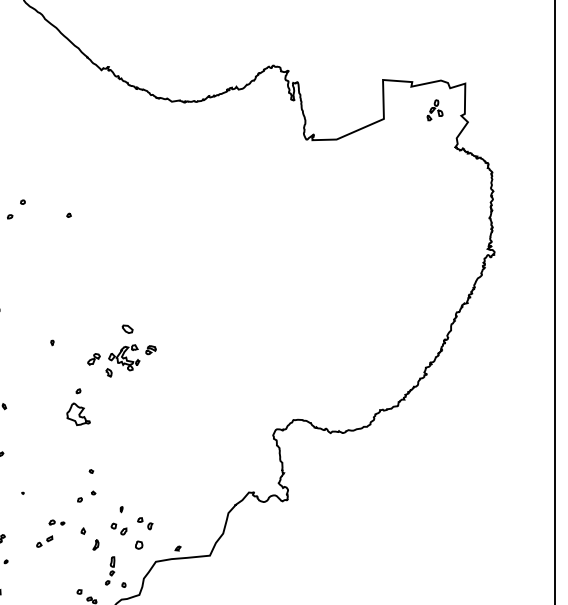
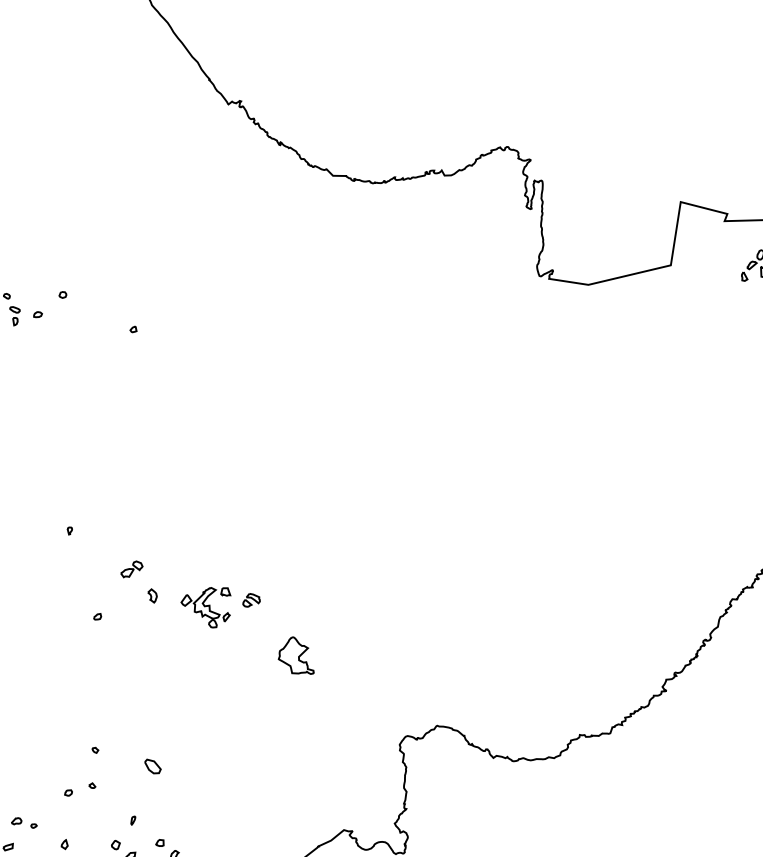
part: (127, 328) -> (152, 765), moved
part: (132, 357) -> (219, 607), moved
part: (78, 413) -> (297, 654), moved

